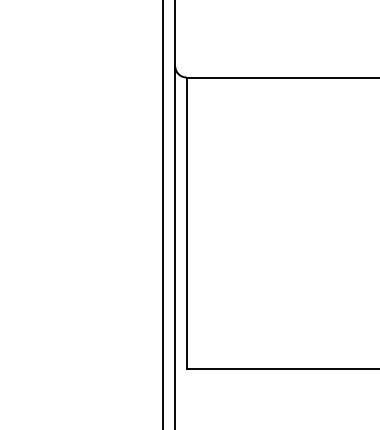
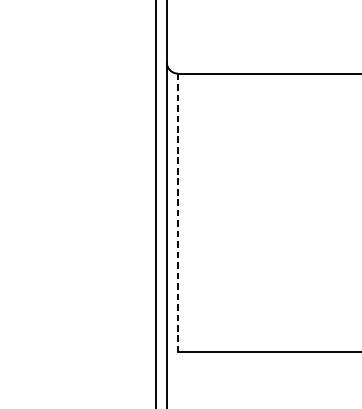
line: (186, 223) -> (177, 212), solid -> dashed

